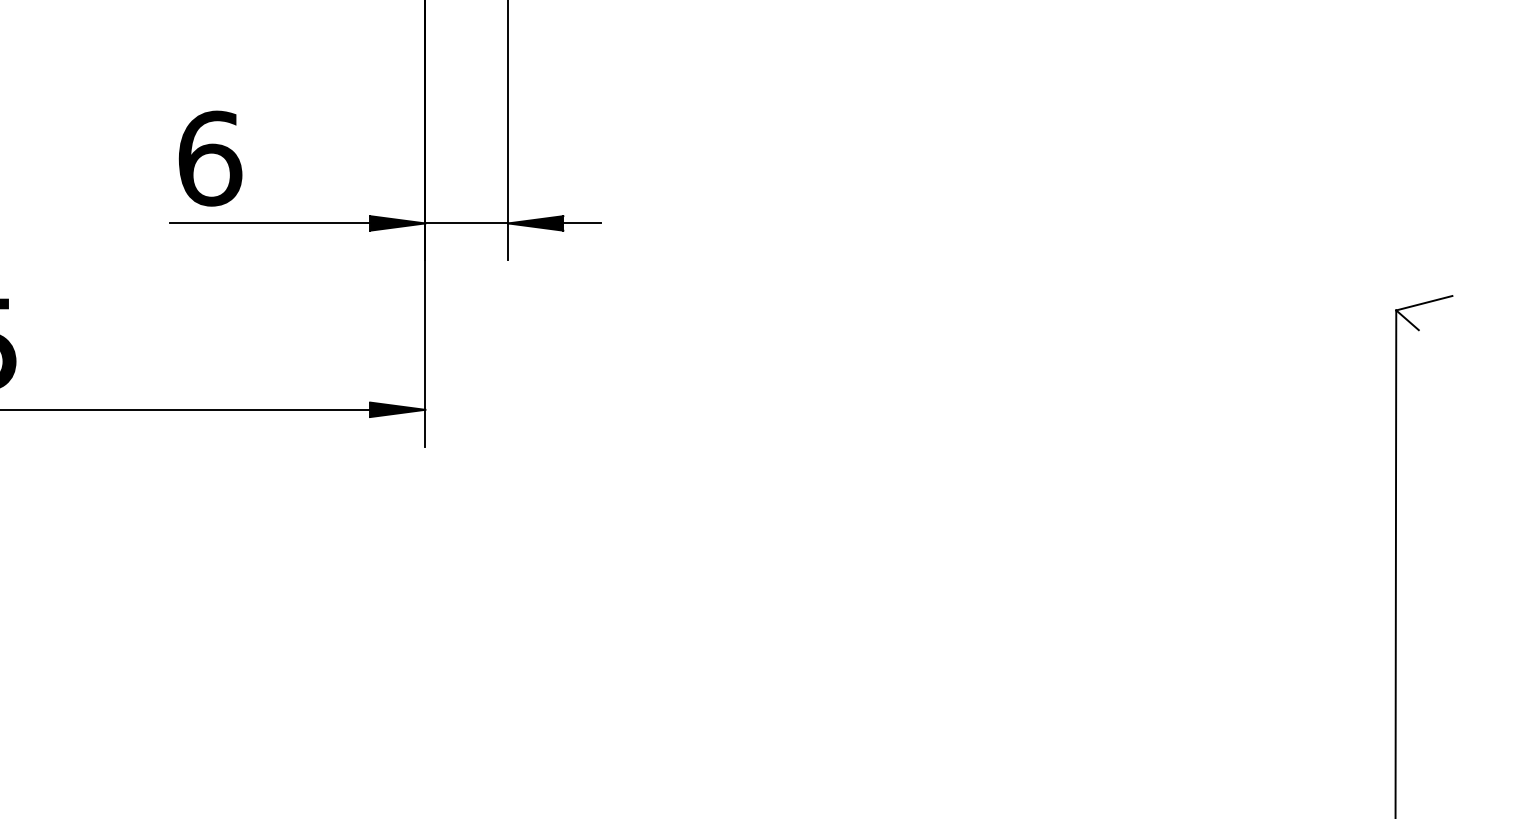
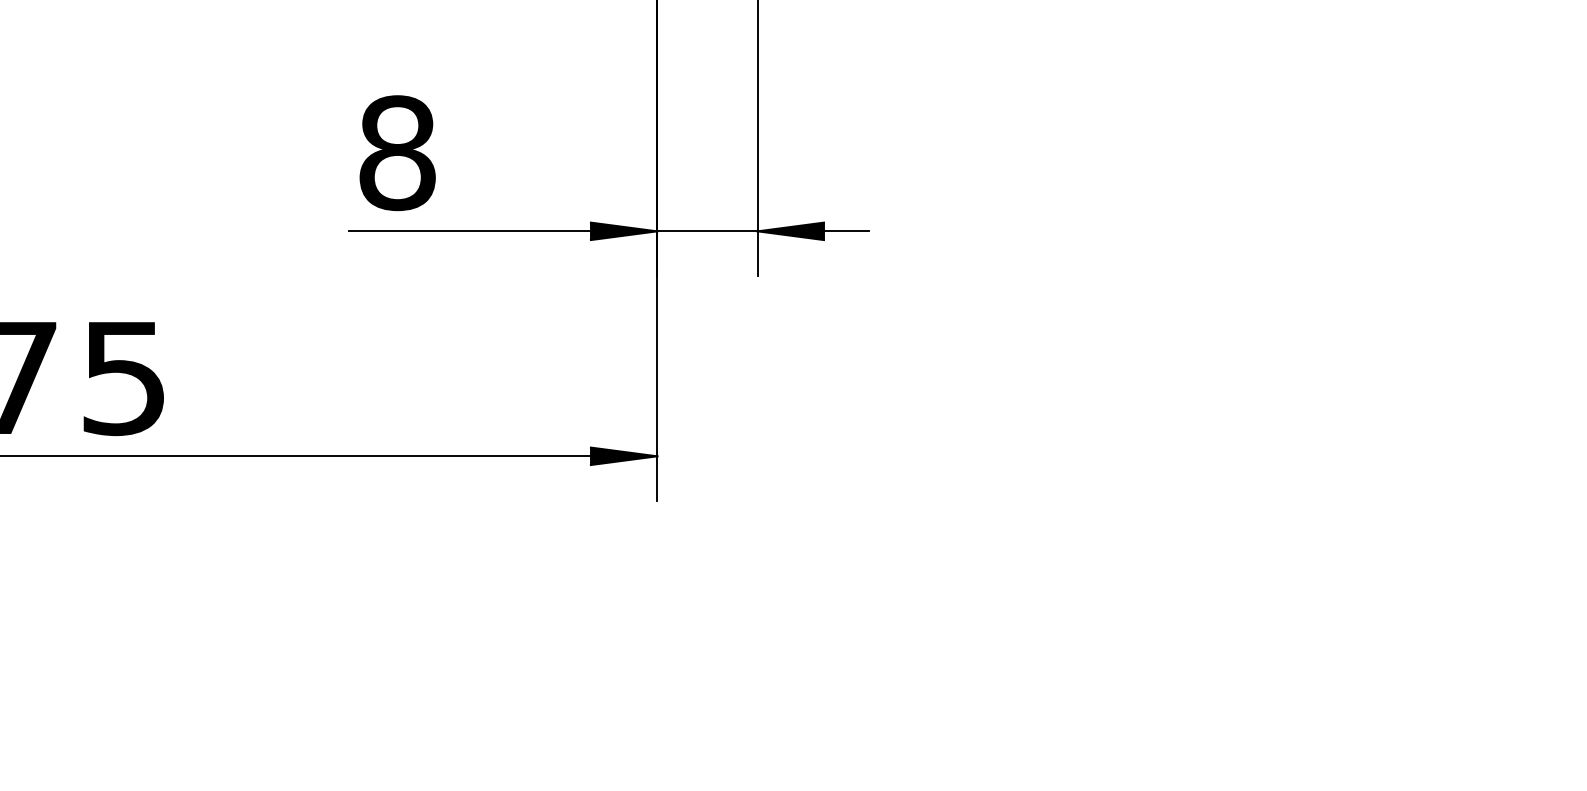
text: (210, 158) -> (398, 152), 6 -> 8

